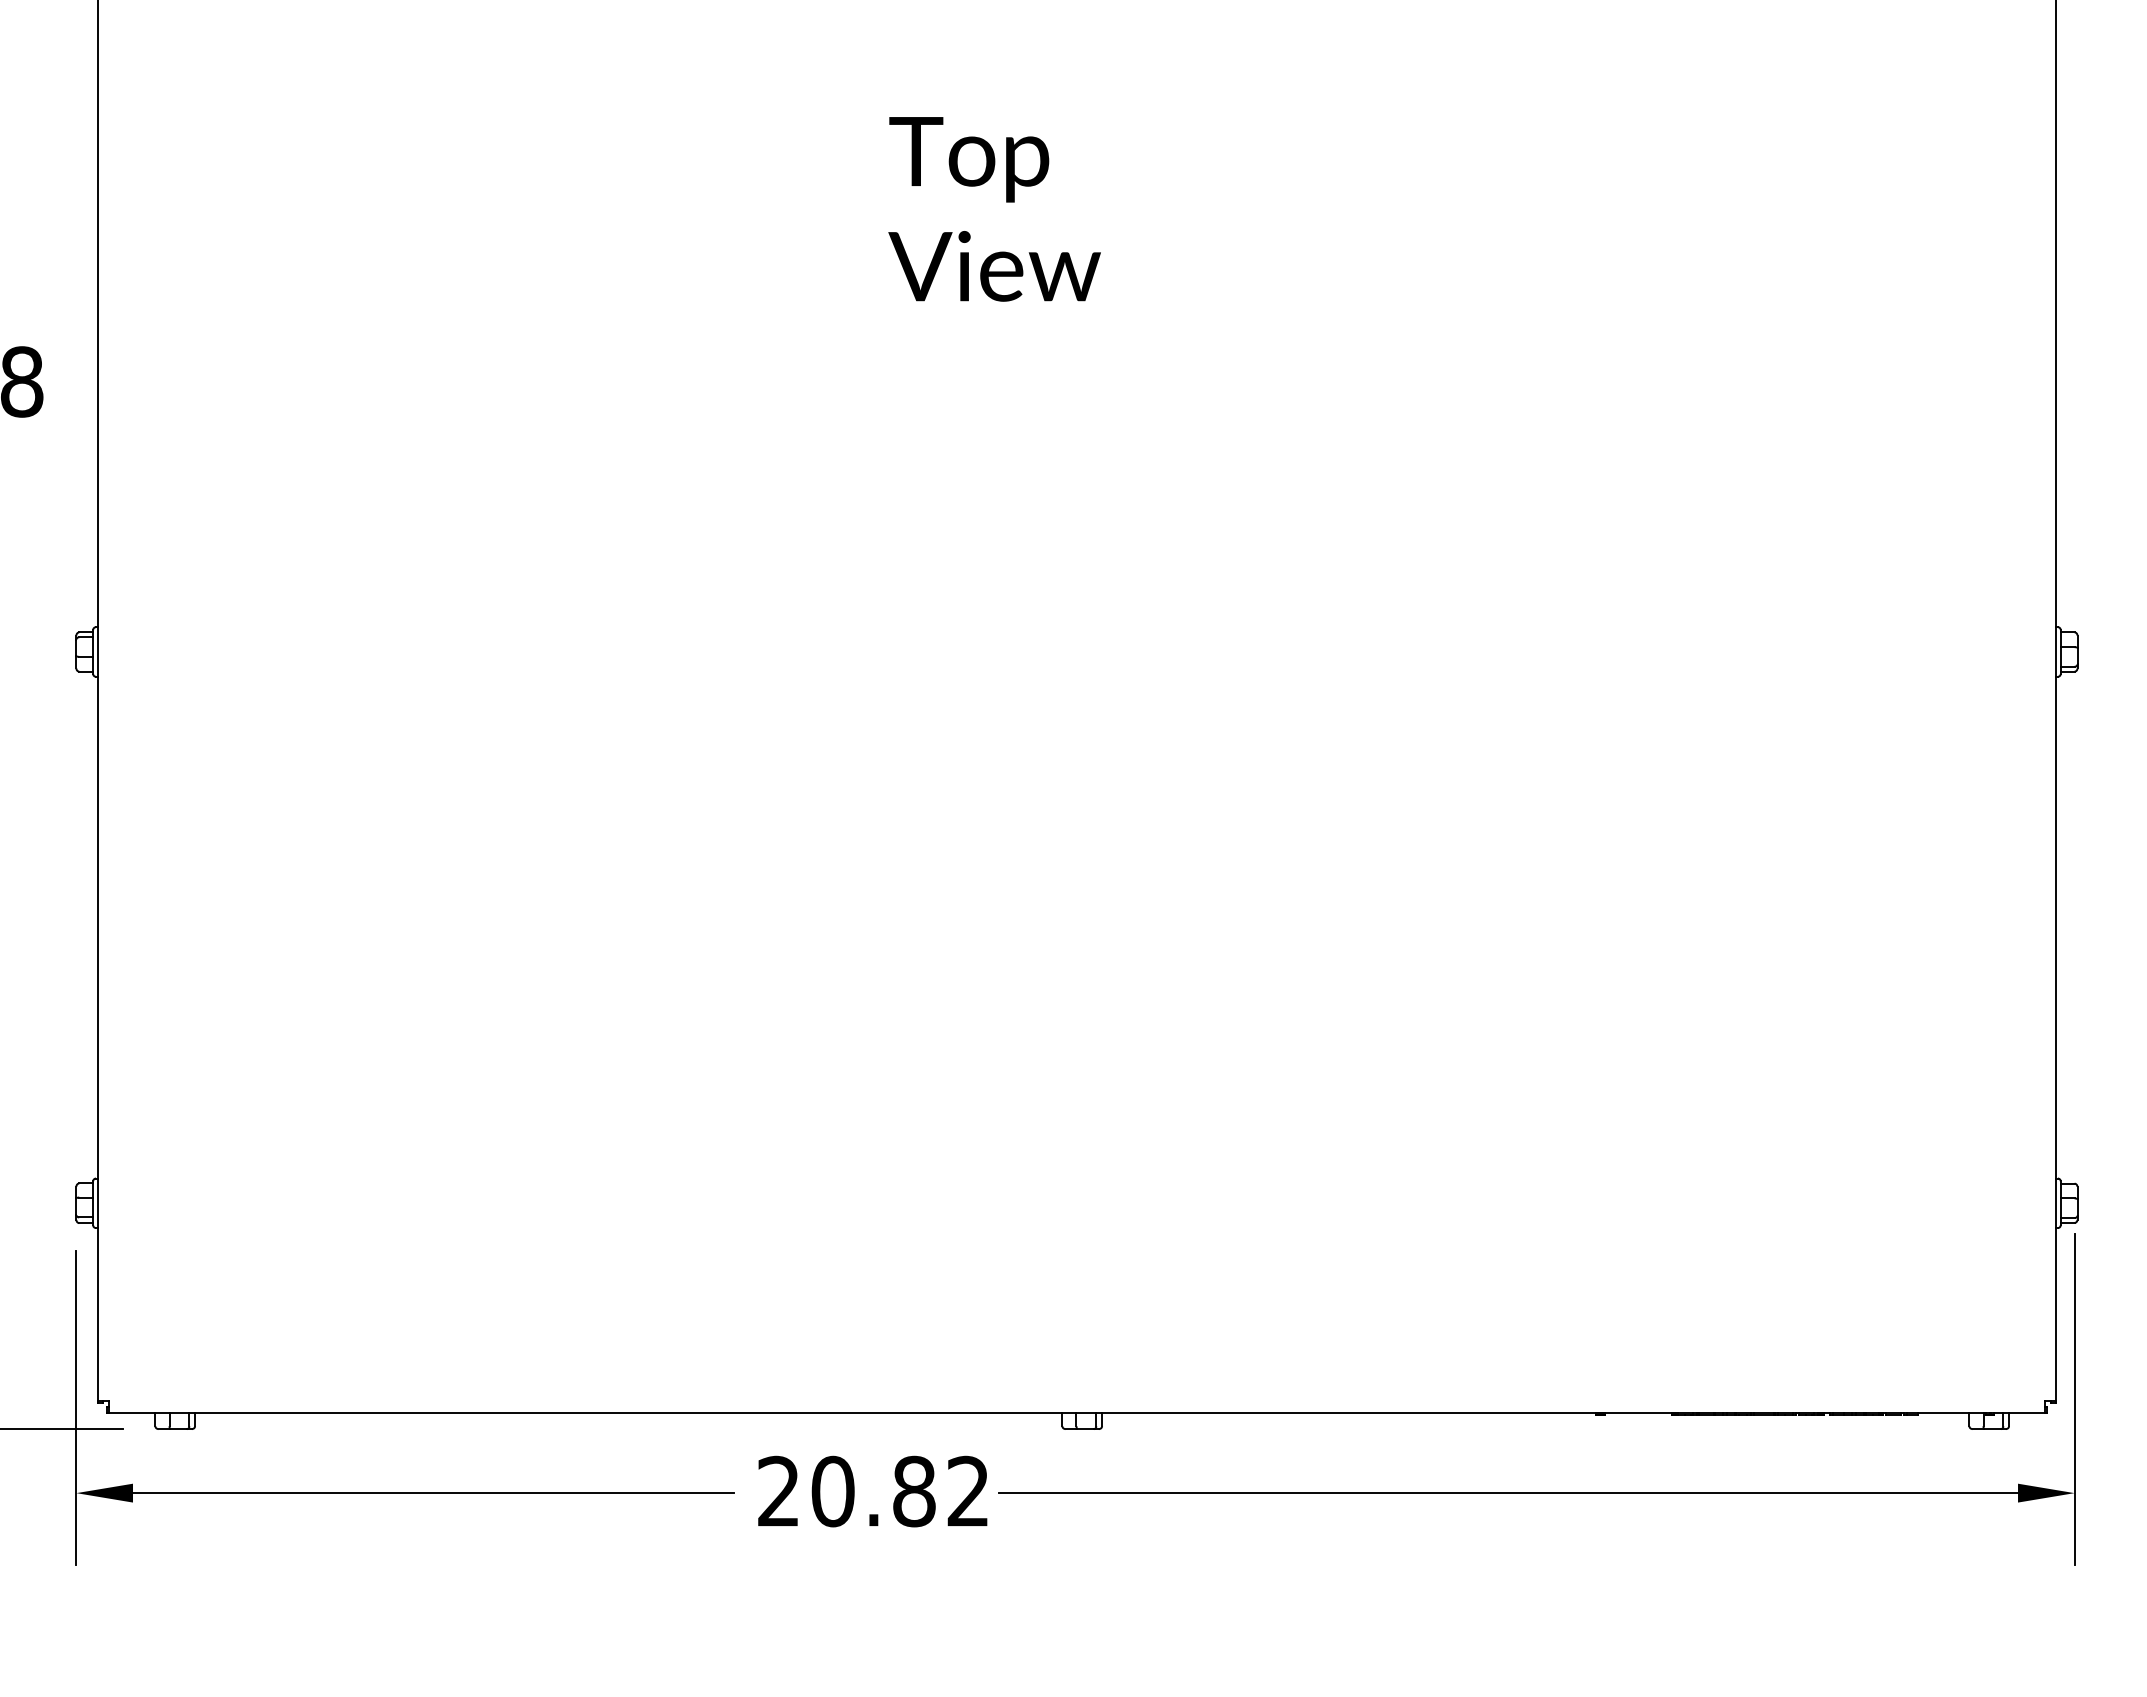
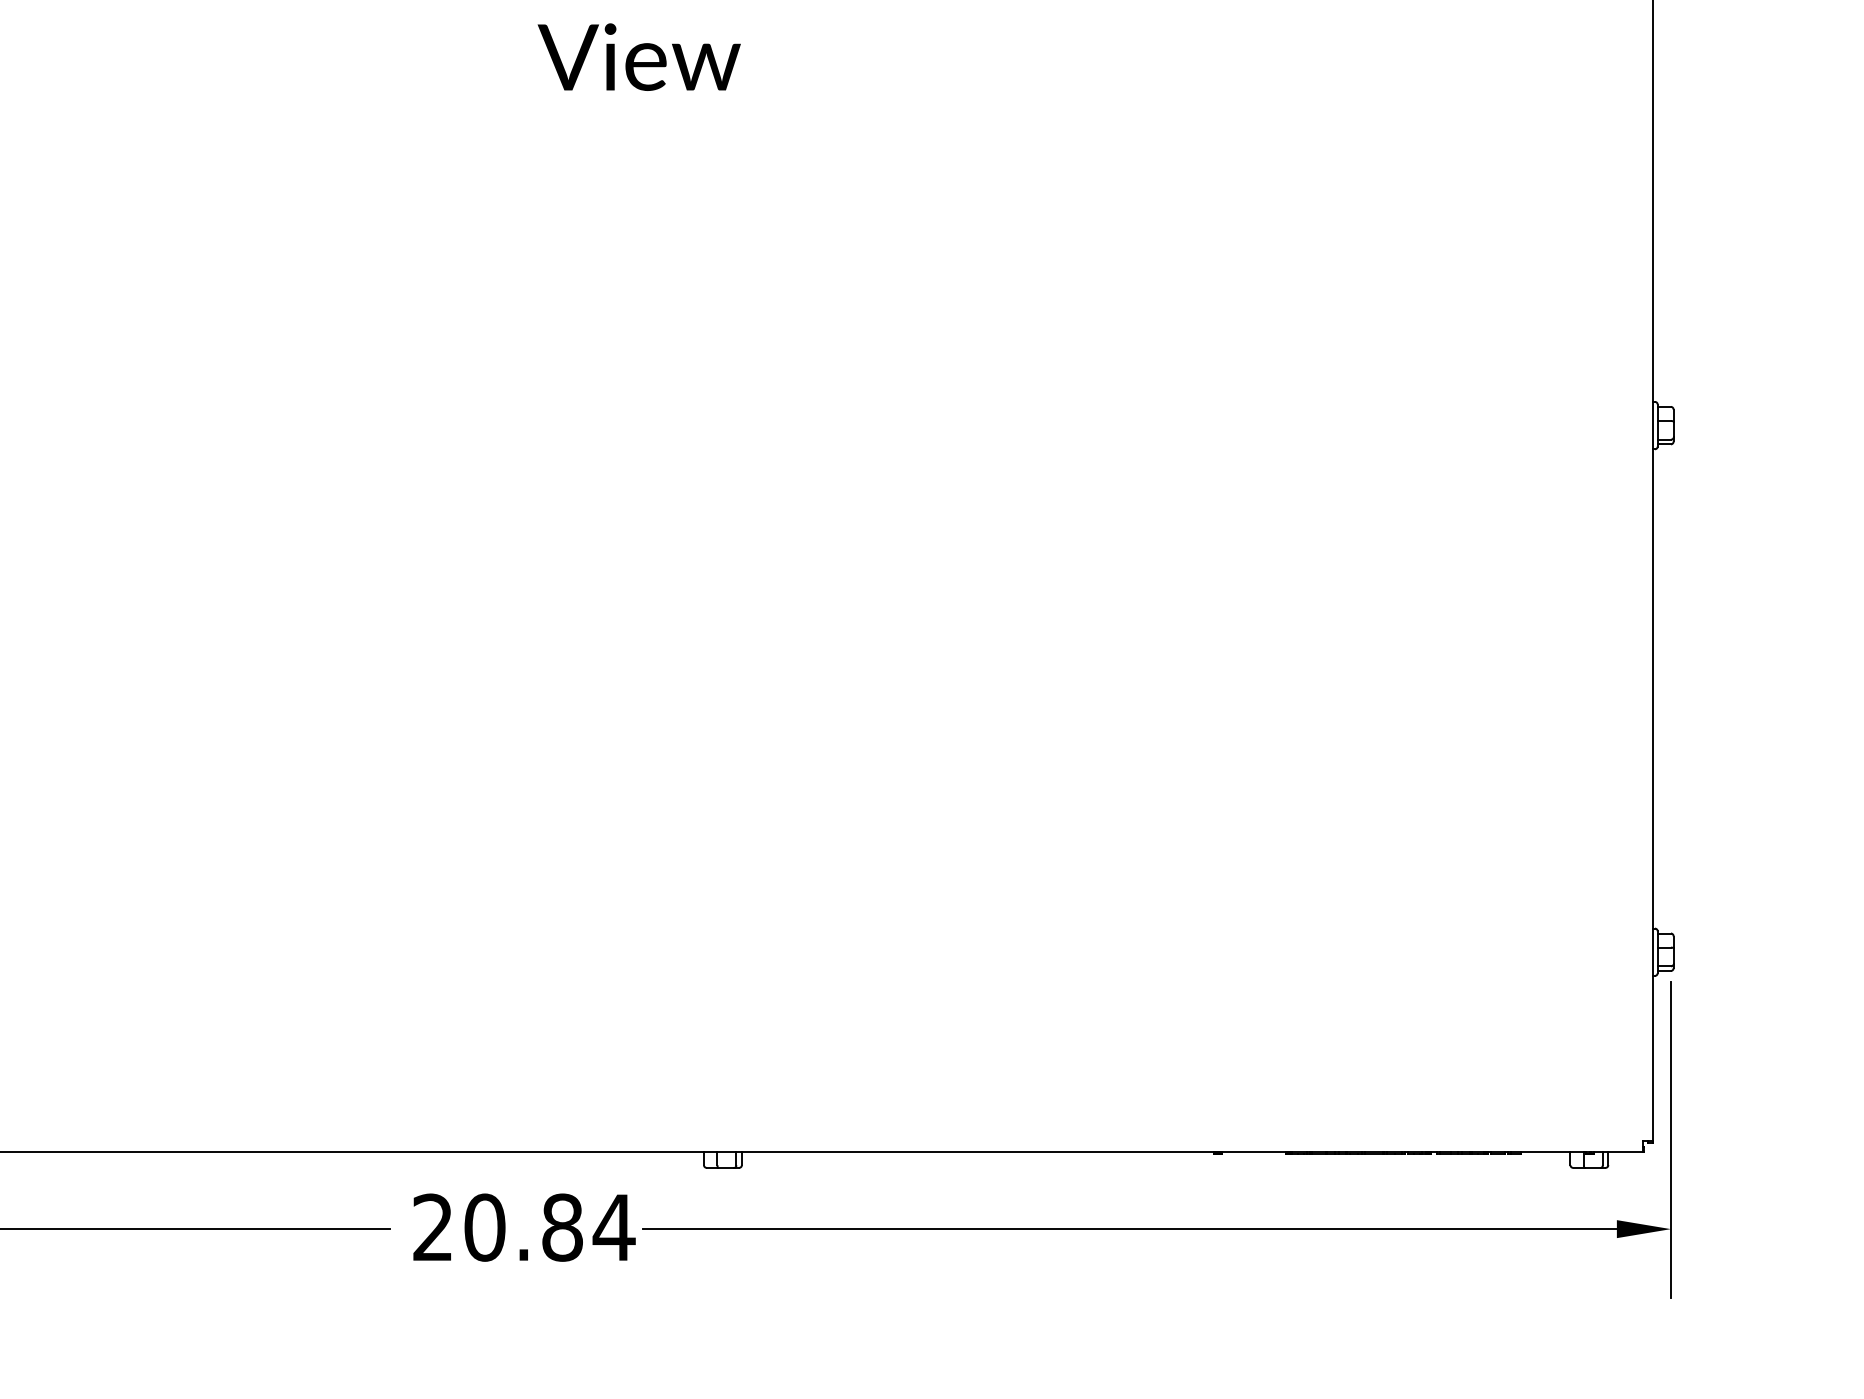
text: (967, 1490) -> (613, 1226), 20.82 -> 20.84

